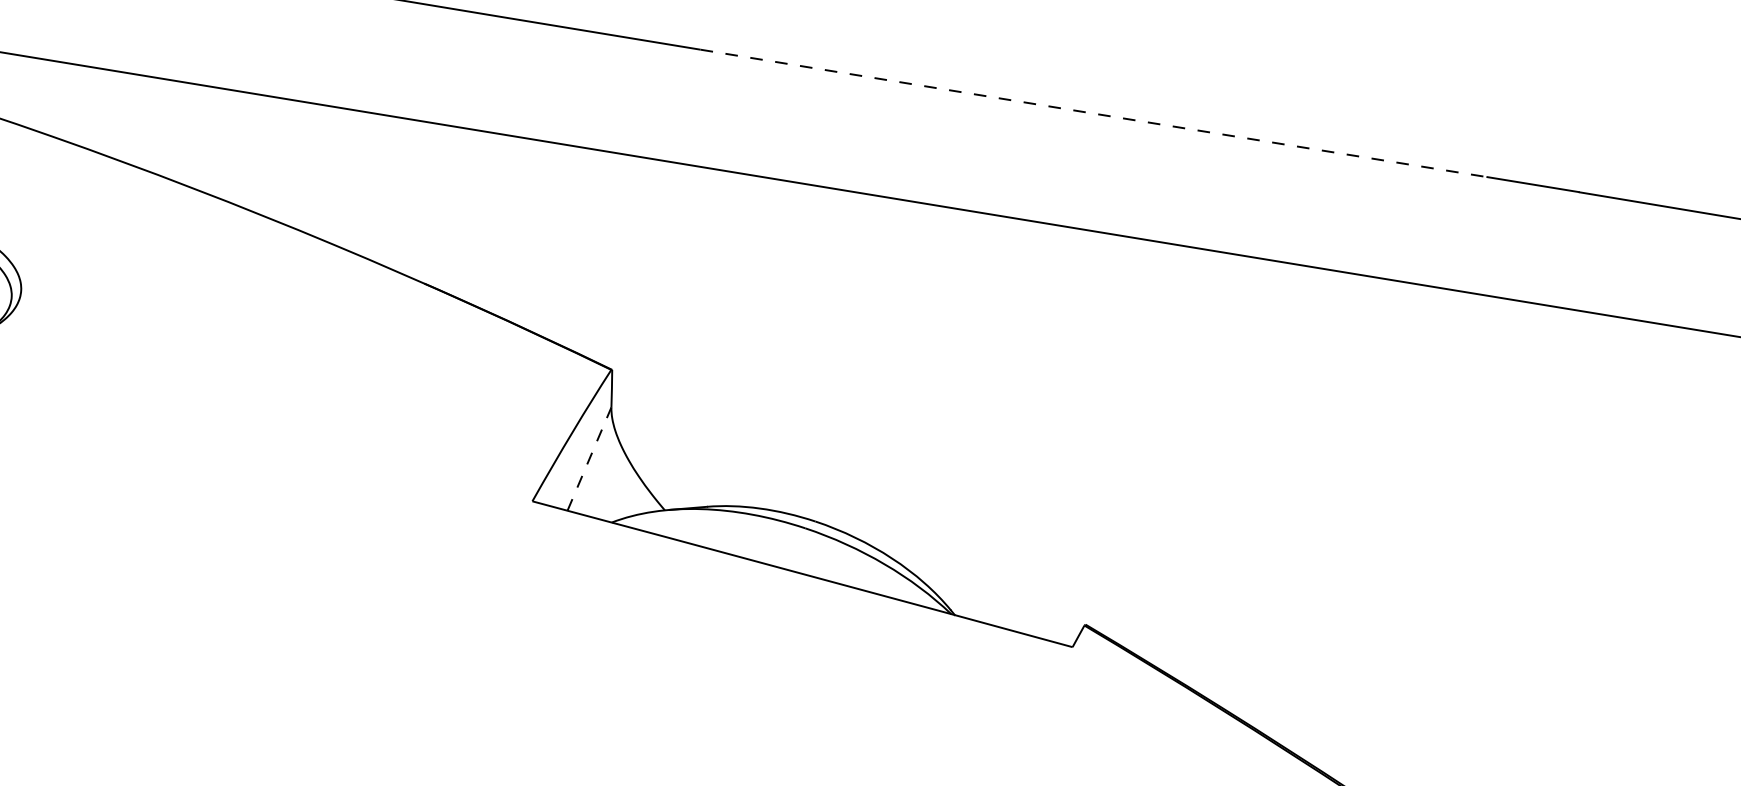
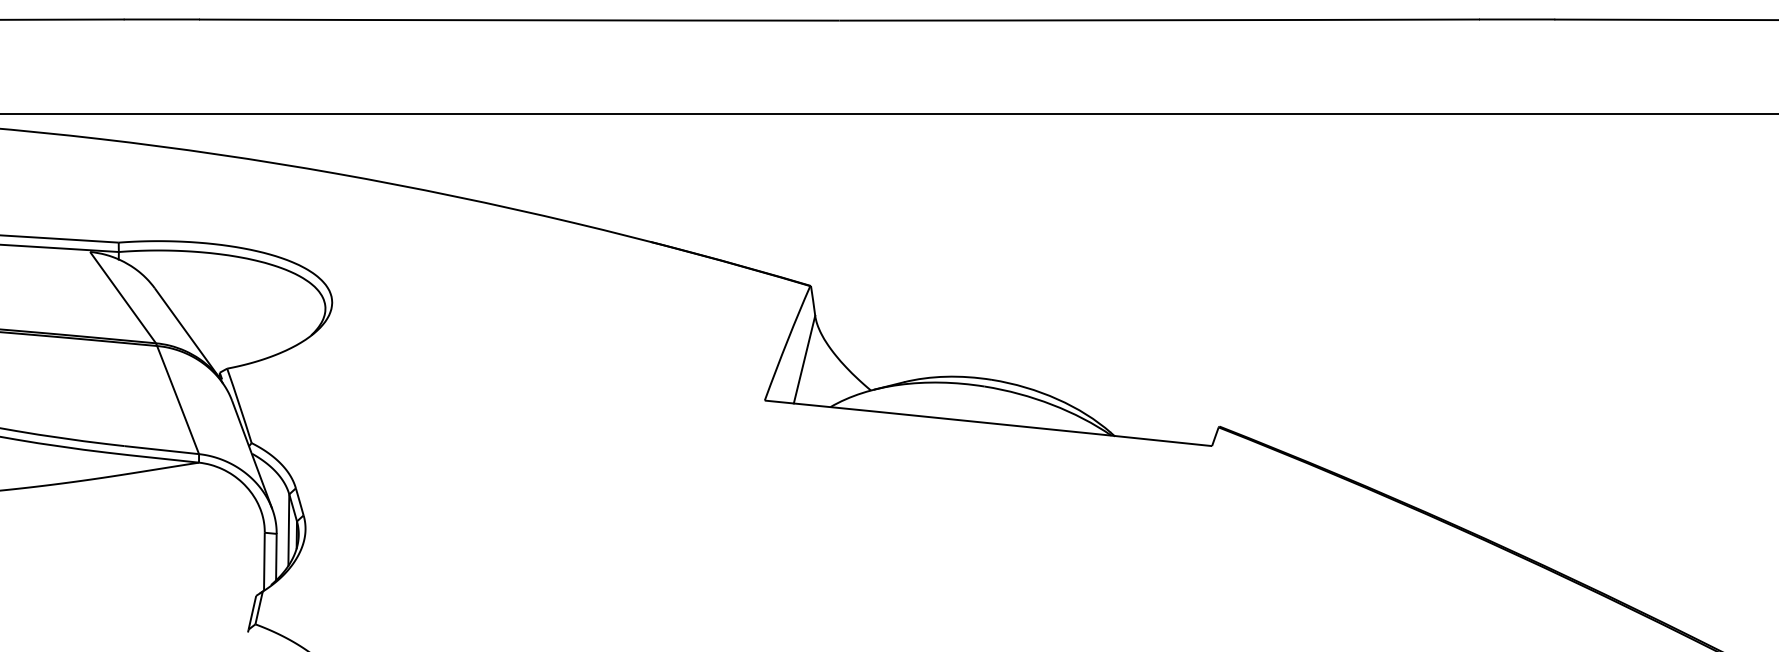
arc: (1093, 113) -> (1159, 20), dashed -> solid
line: (589, 458) -> (804, 359), dashed -> solid

